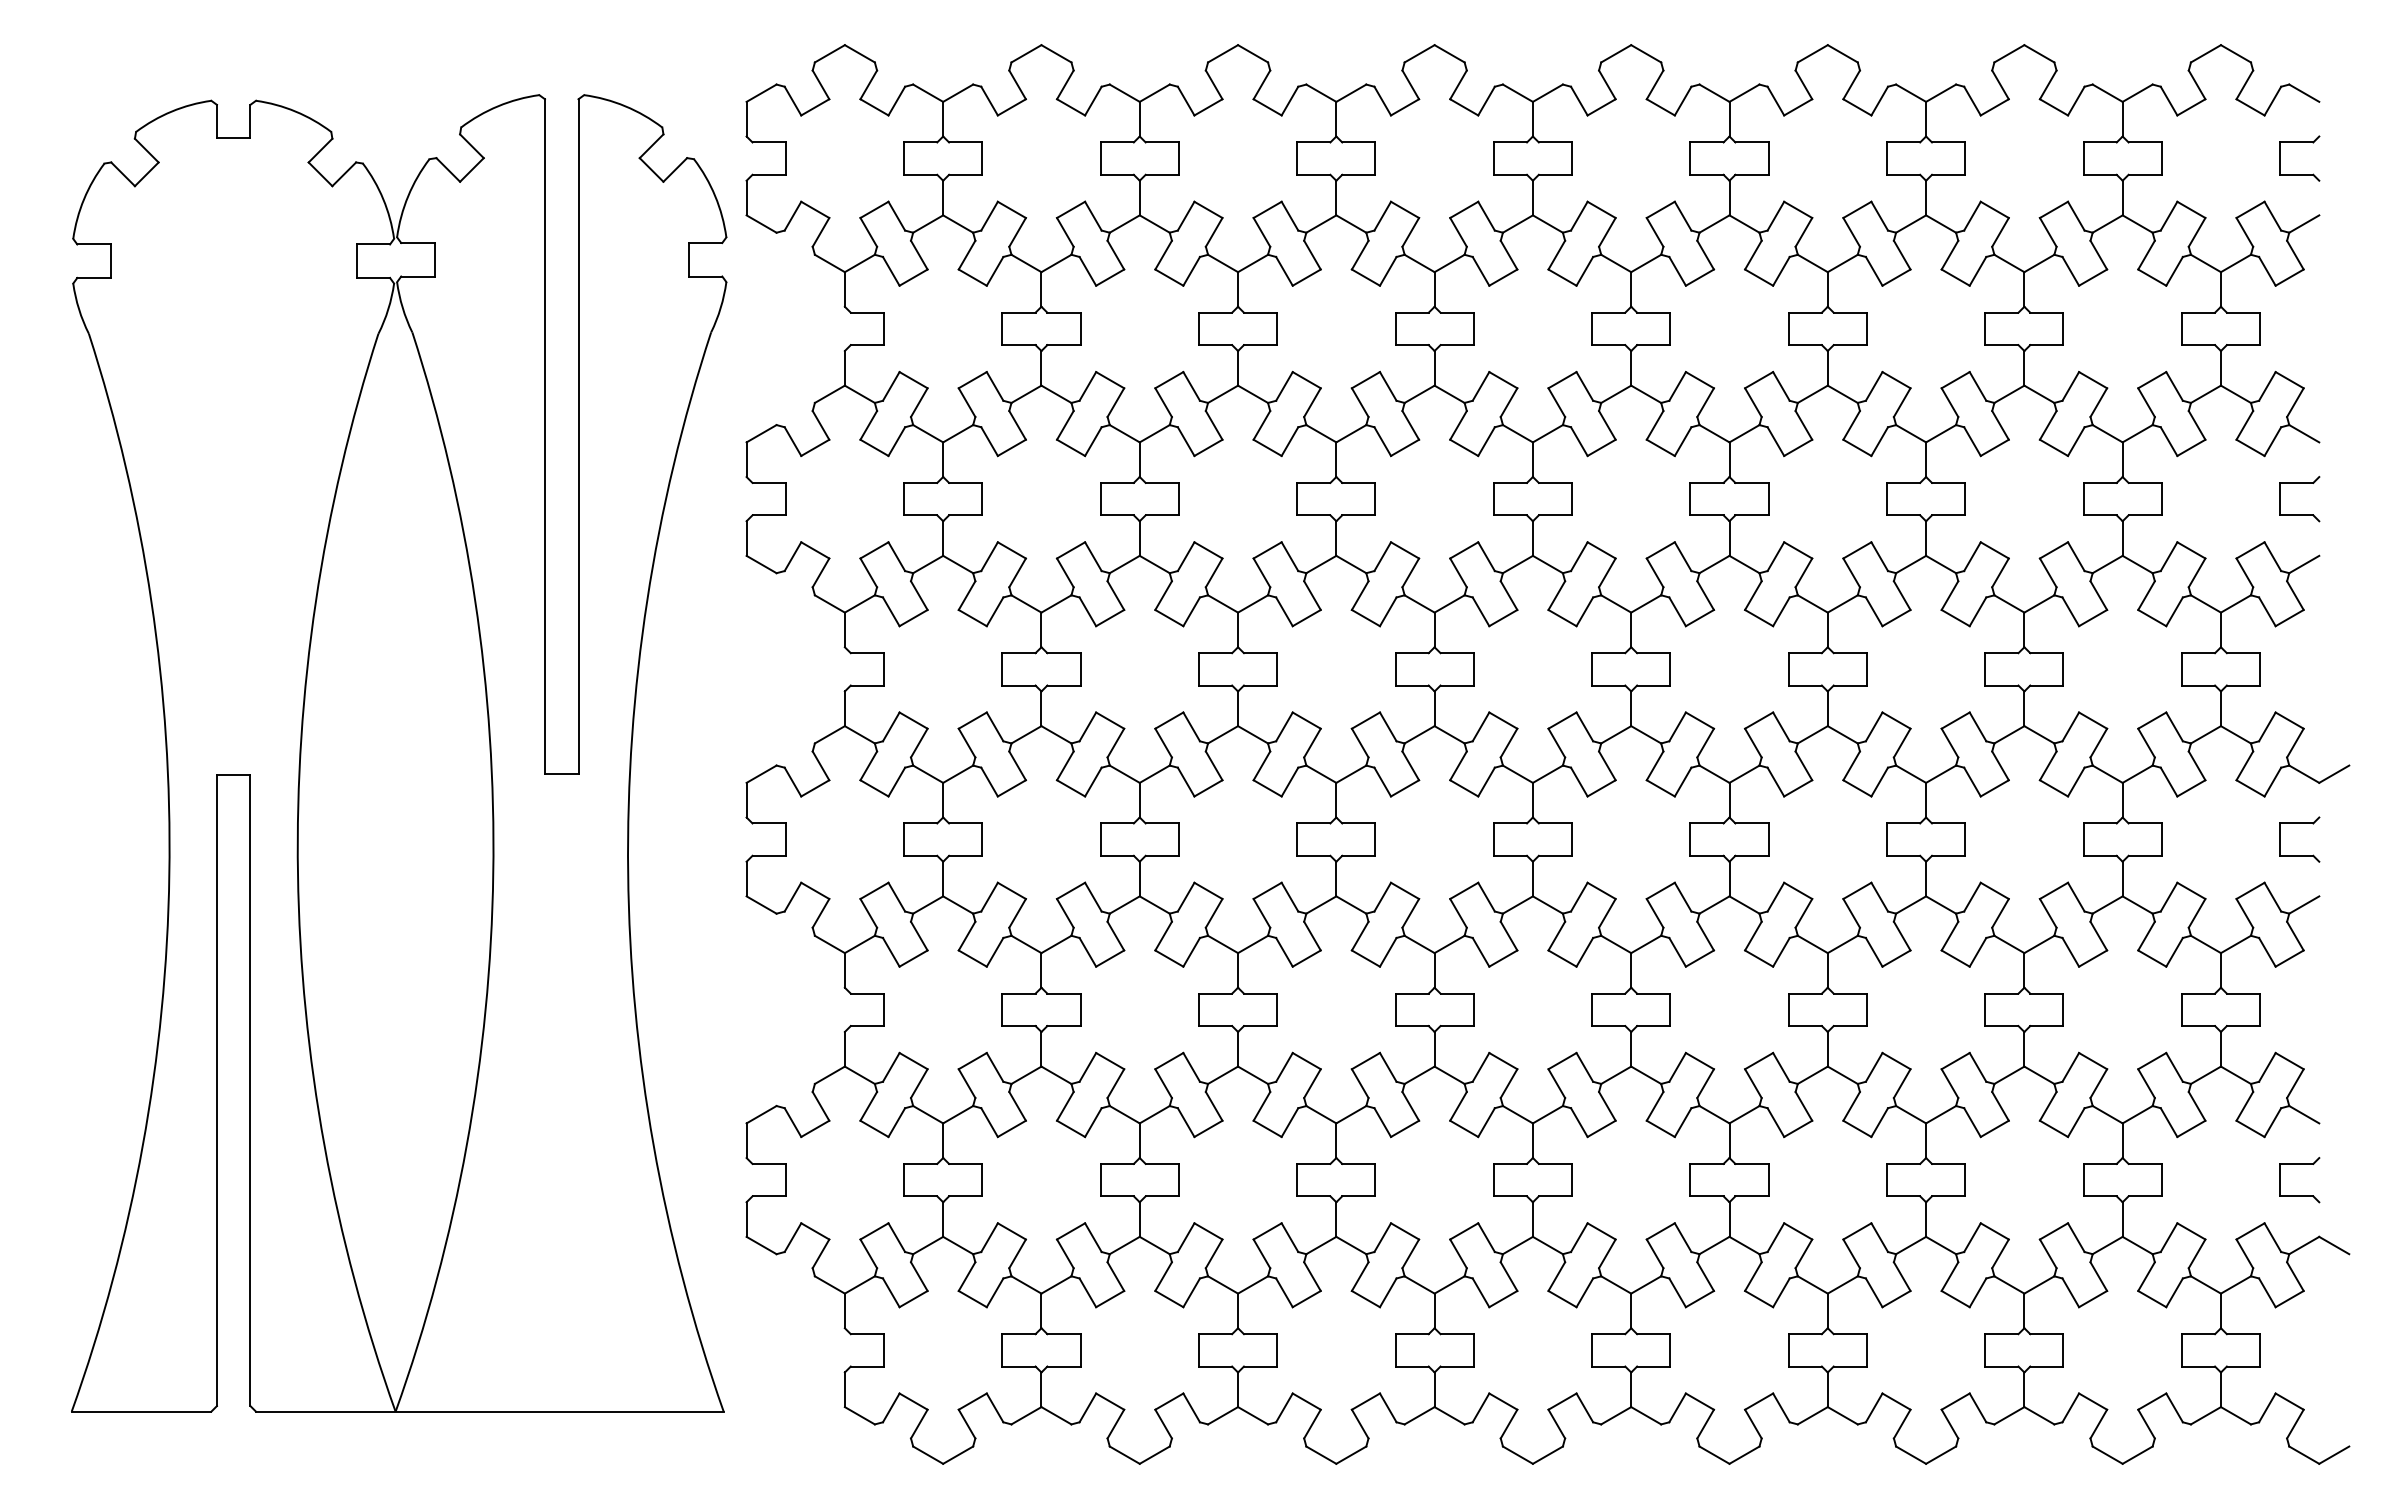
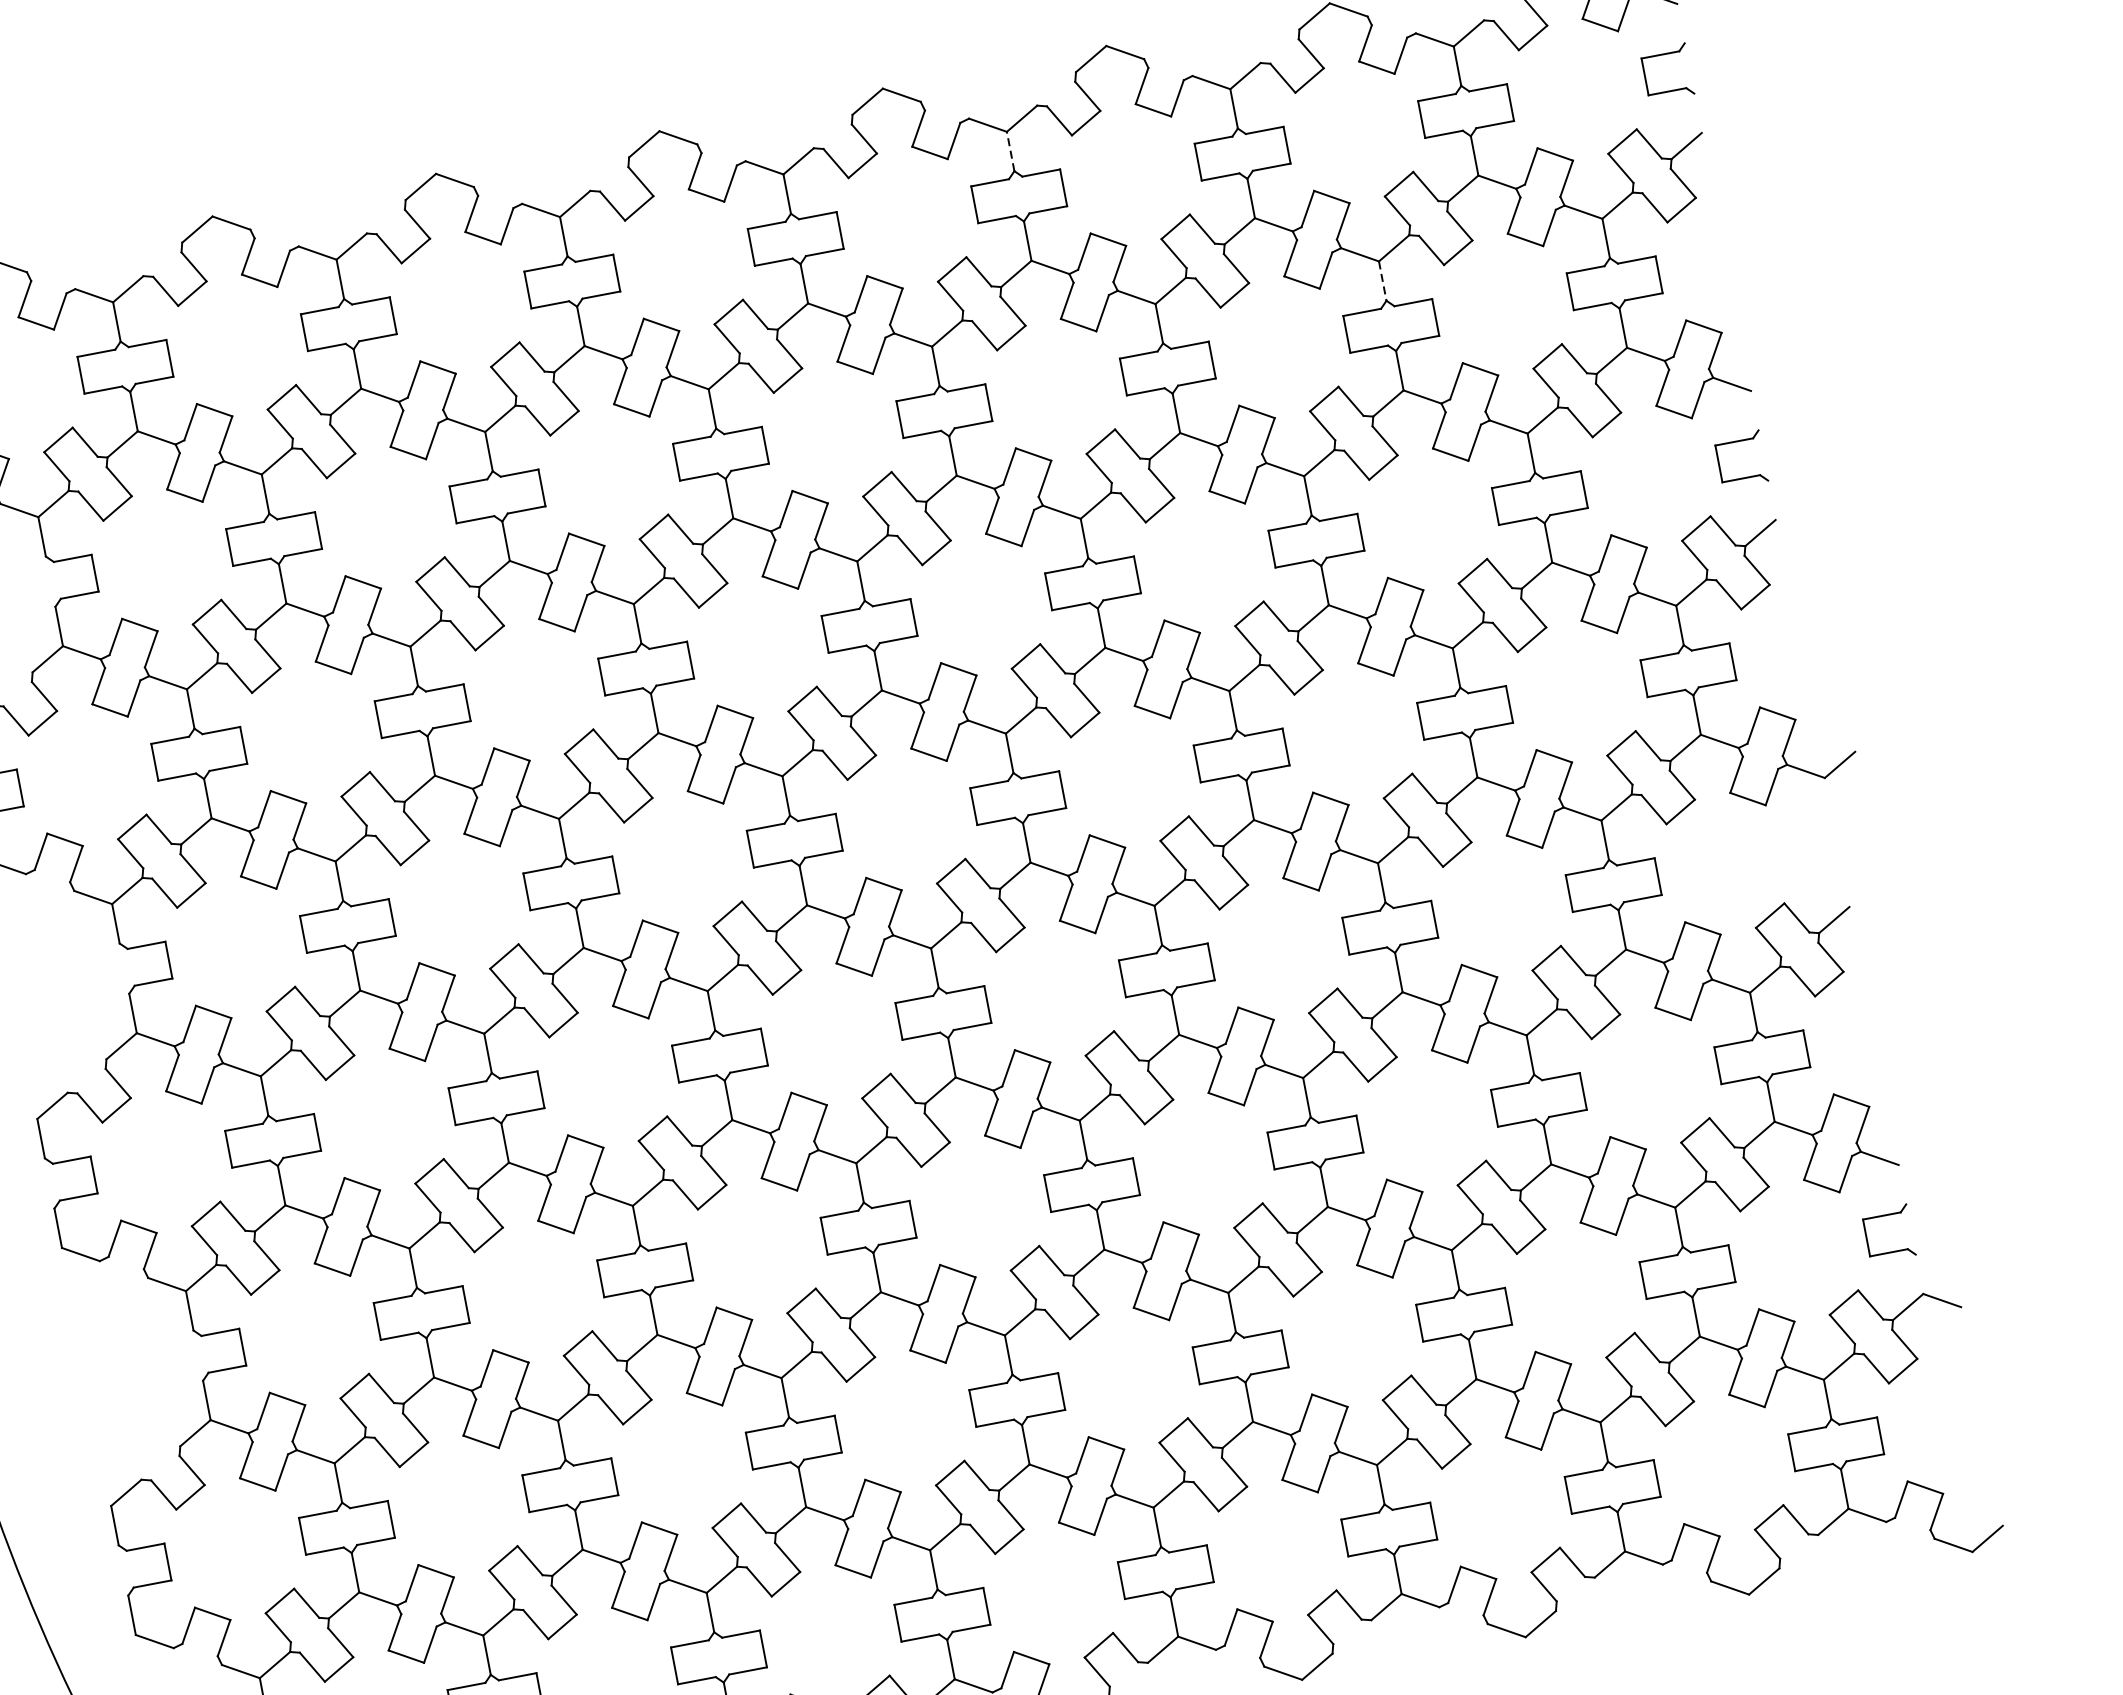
line: (1729, 118) -> (1010, 150), solid -> dashed
line: (2024, 289) -> (1382, 281), solid -> dashed
part: (2299, 823) -> (1811, 828), removed

